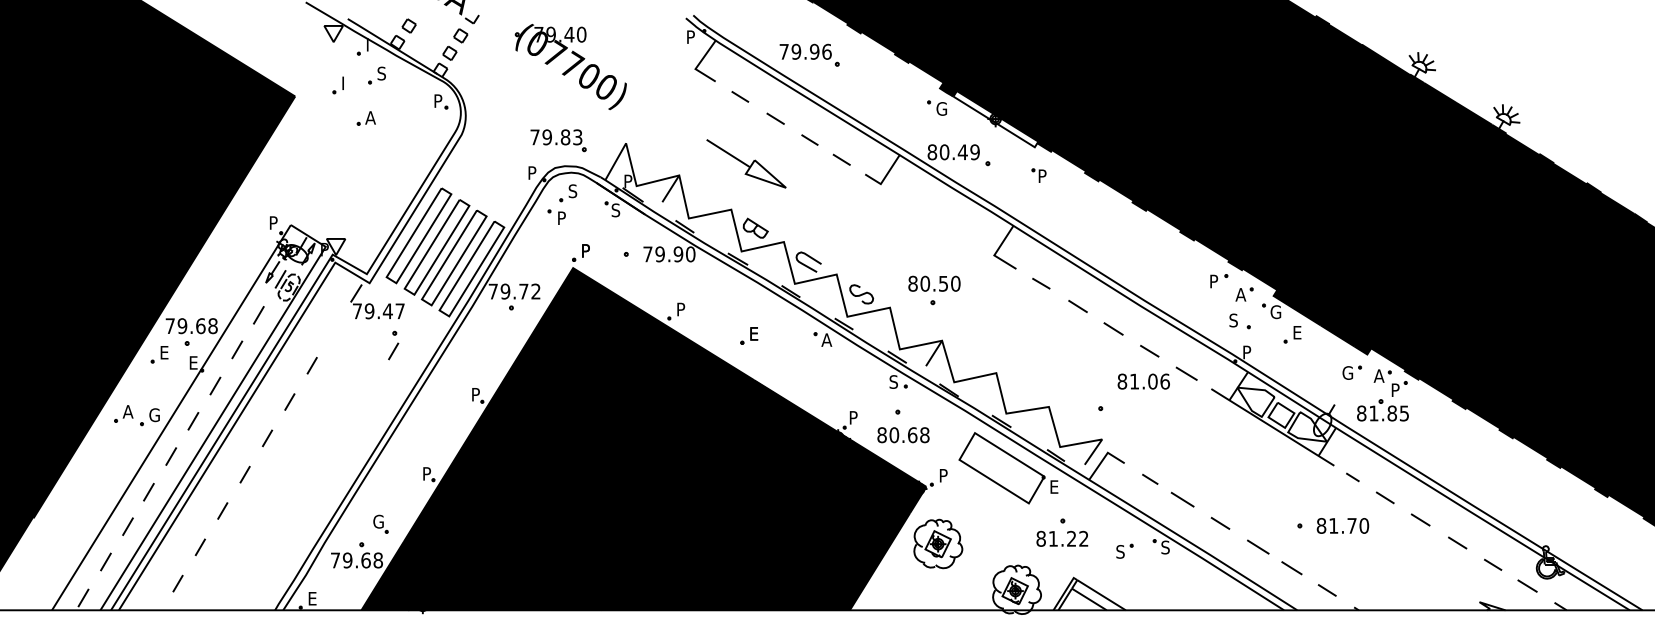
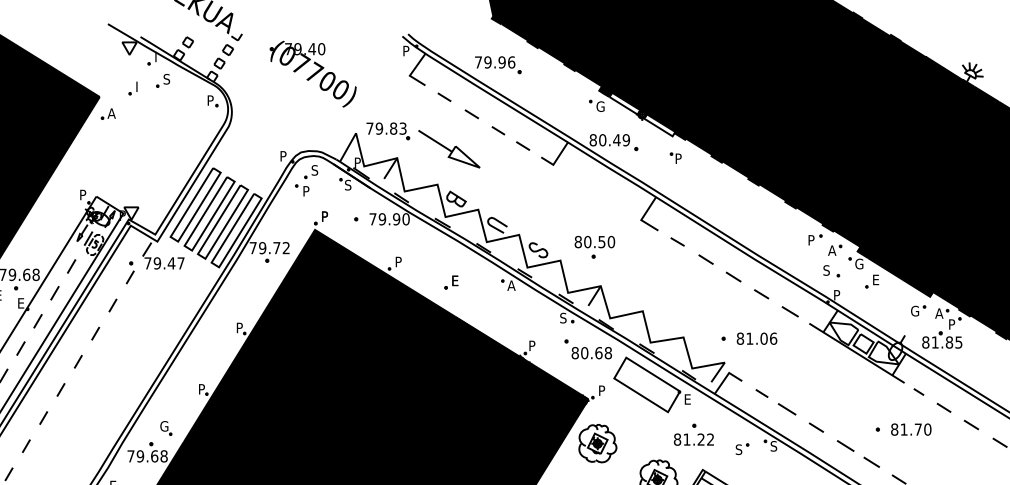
part: (365, 118) -> (107, 114), moved
part: (558, 140) -> (388, 131), moved
part: (393, 345) -> (130, 272), moved
text: (1143, 381) -> (756, 338), moved
text: (903, 435) -> (591, 353), moved

